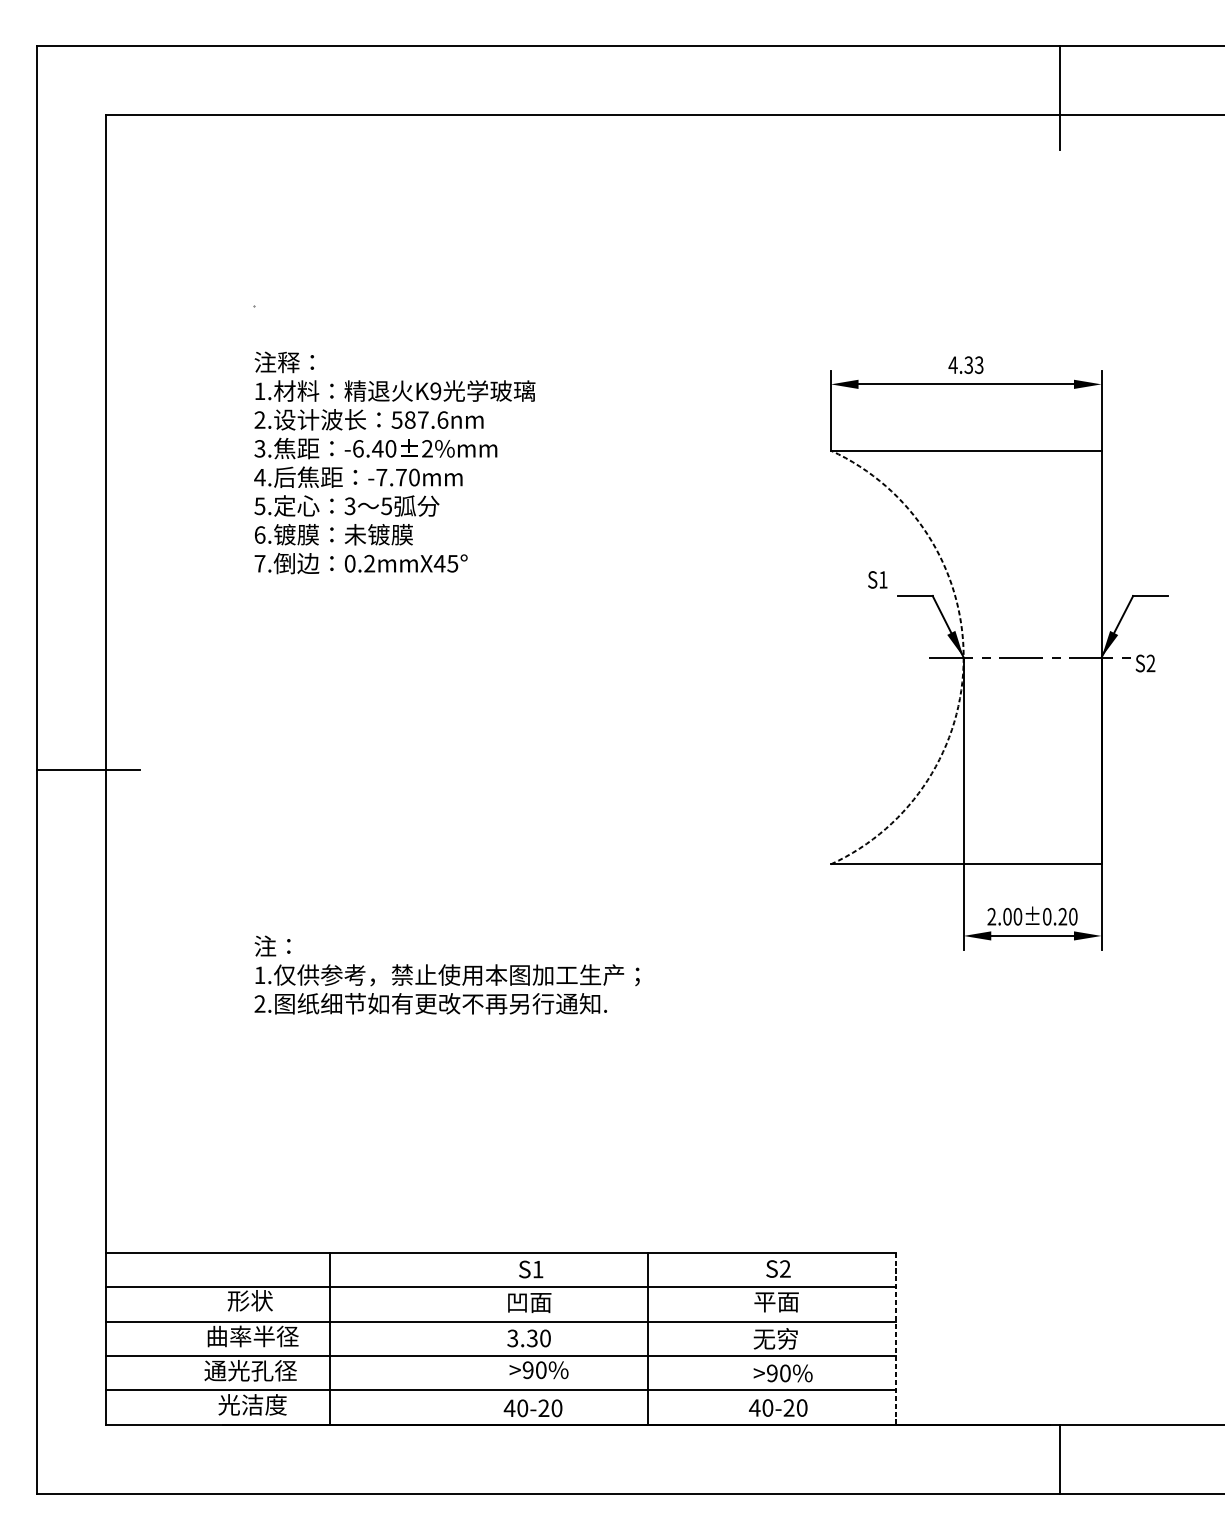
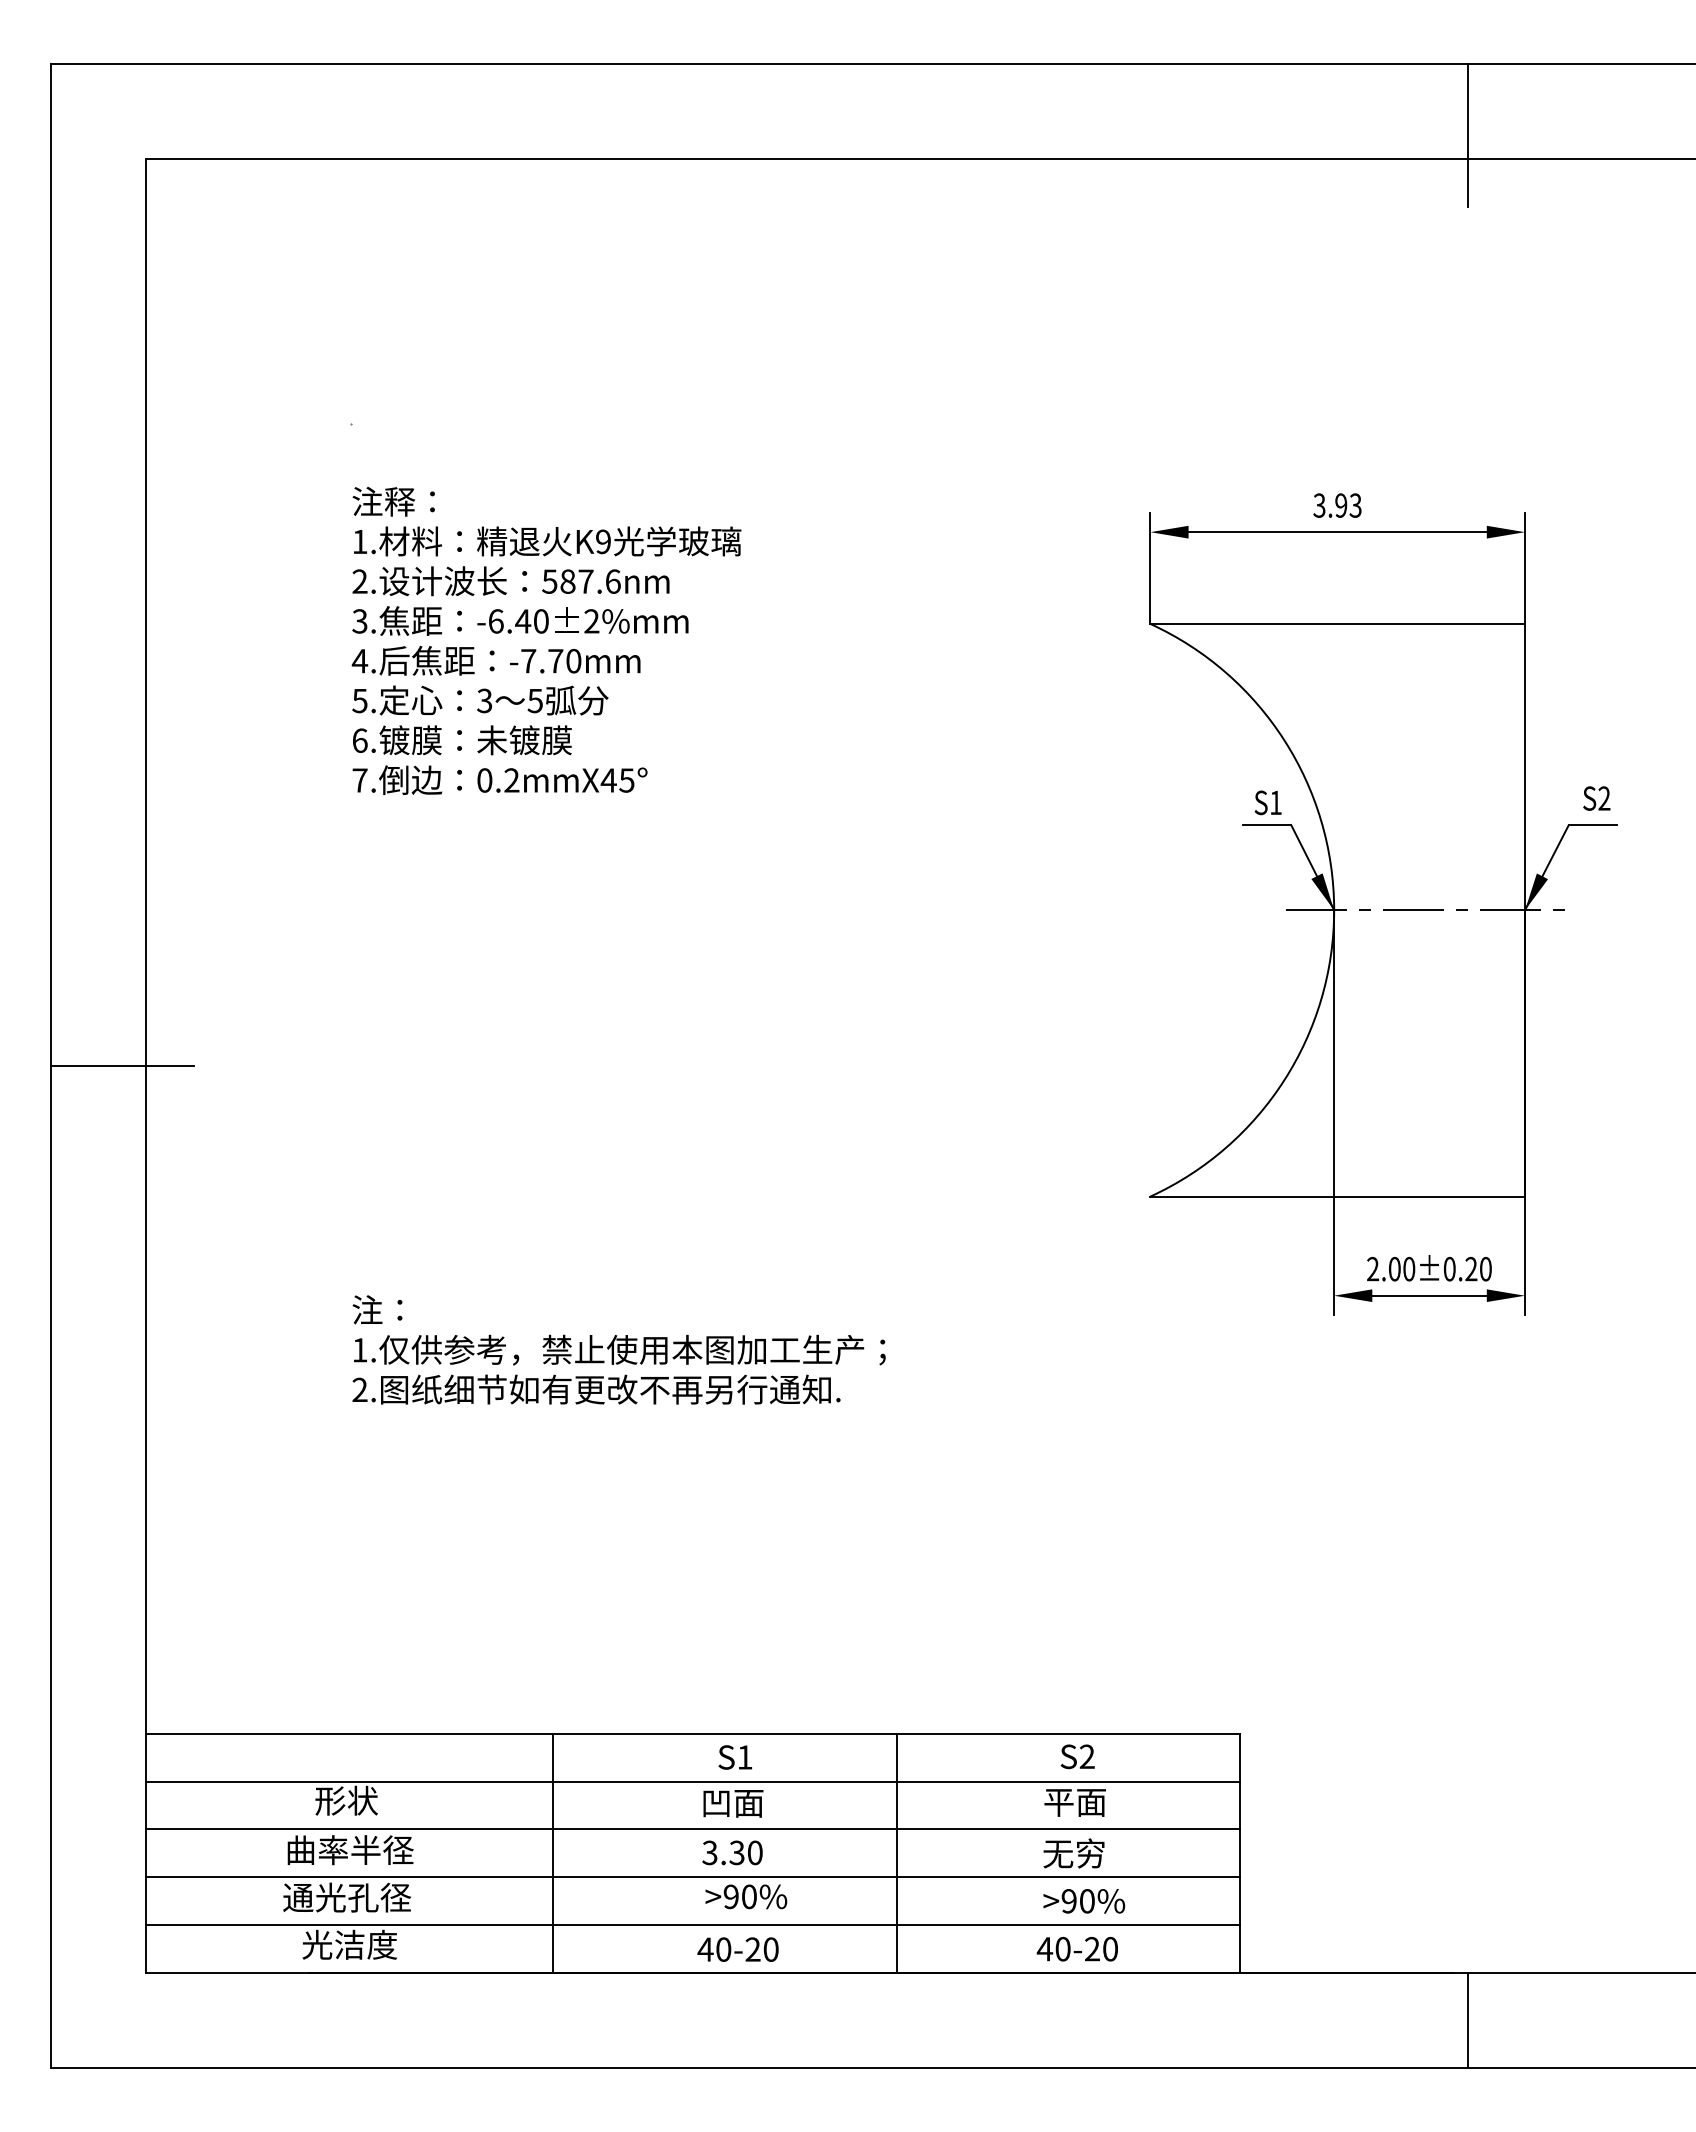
text: (961, 365) -> (1330, 505), 4.33 -> 3.93
text: (877, 579) -> (1267, 802), moved
arc: (963, 657) -> (1334, 910), dashed -> solid
text: (1145, 663) -> (1596, 798), moved
line: (329, 1338) -> (553, 1853), moved
line: (896, 1338) -> (1240, 1853), dashed -> solid

